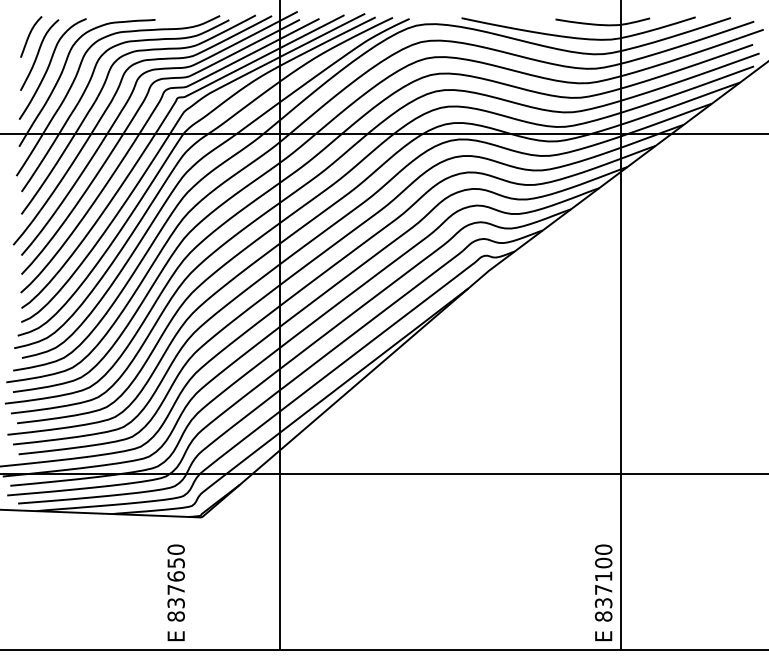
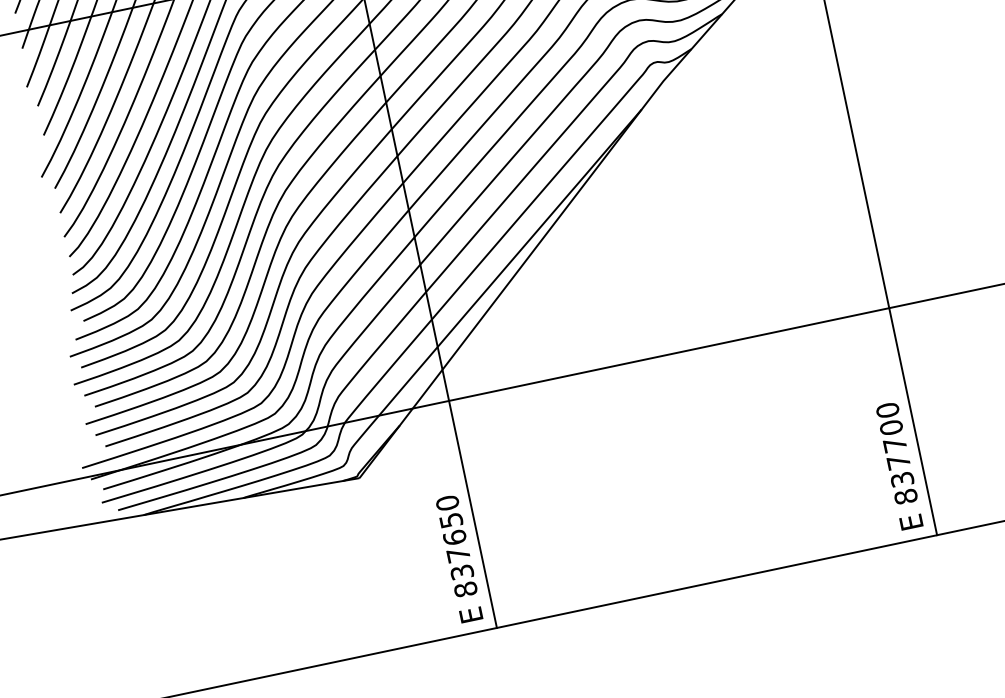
text: (603, 576) -> (894, 445), 837100 -> 837700
text: (175, 592) -> (458, 558), moved

